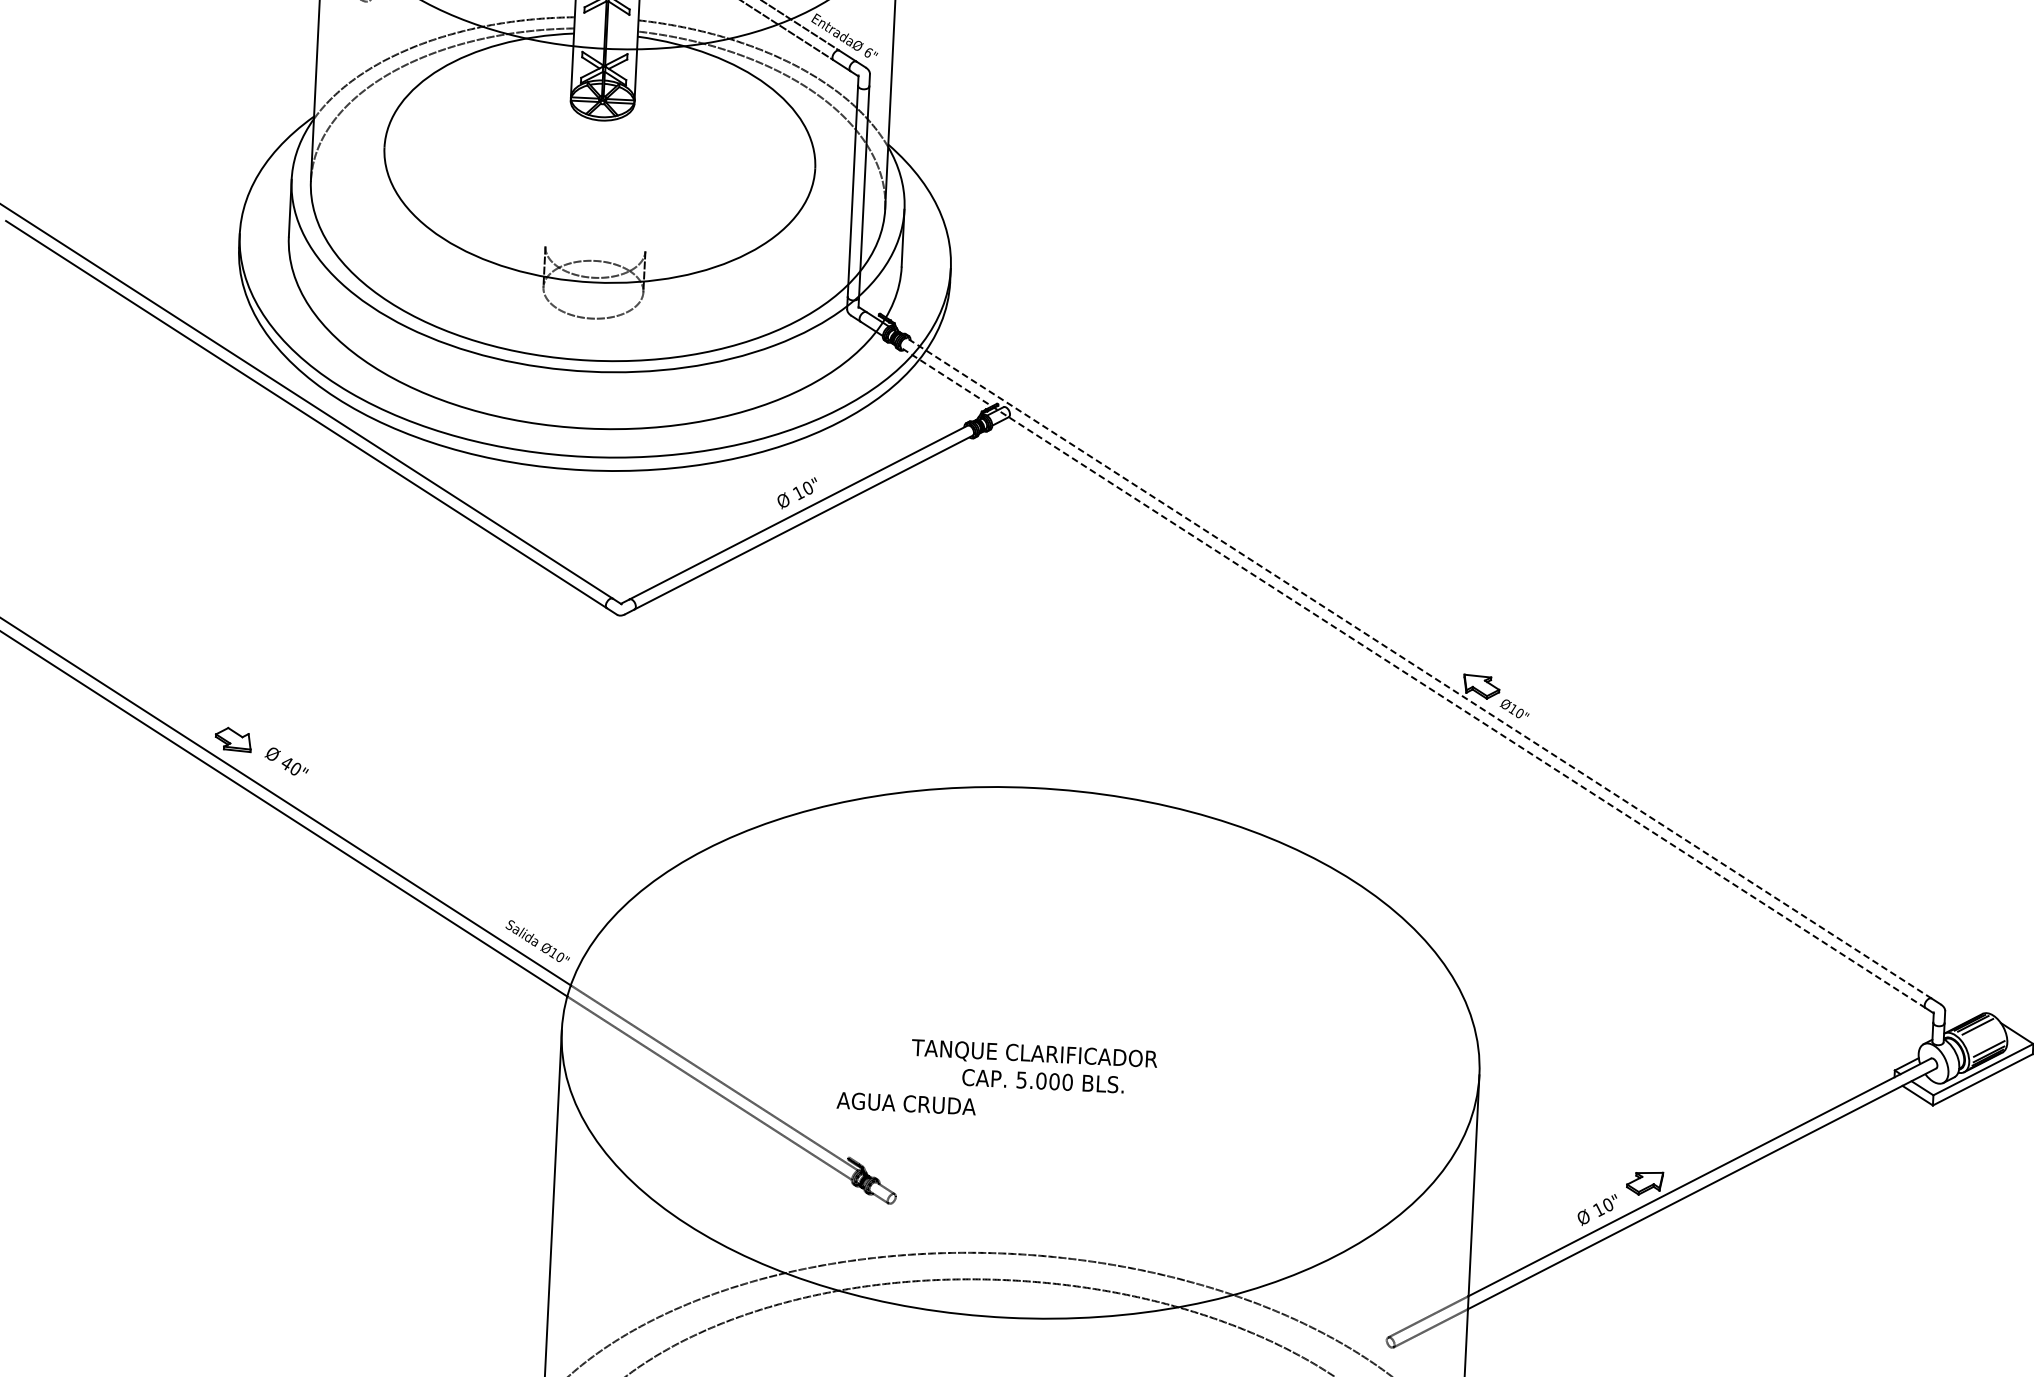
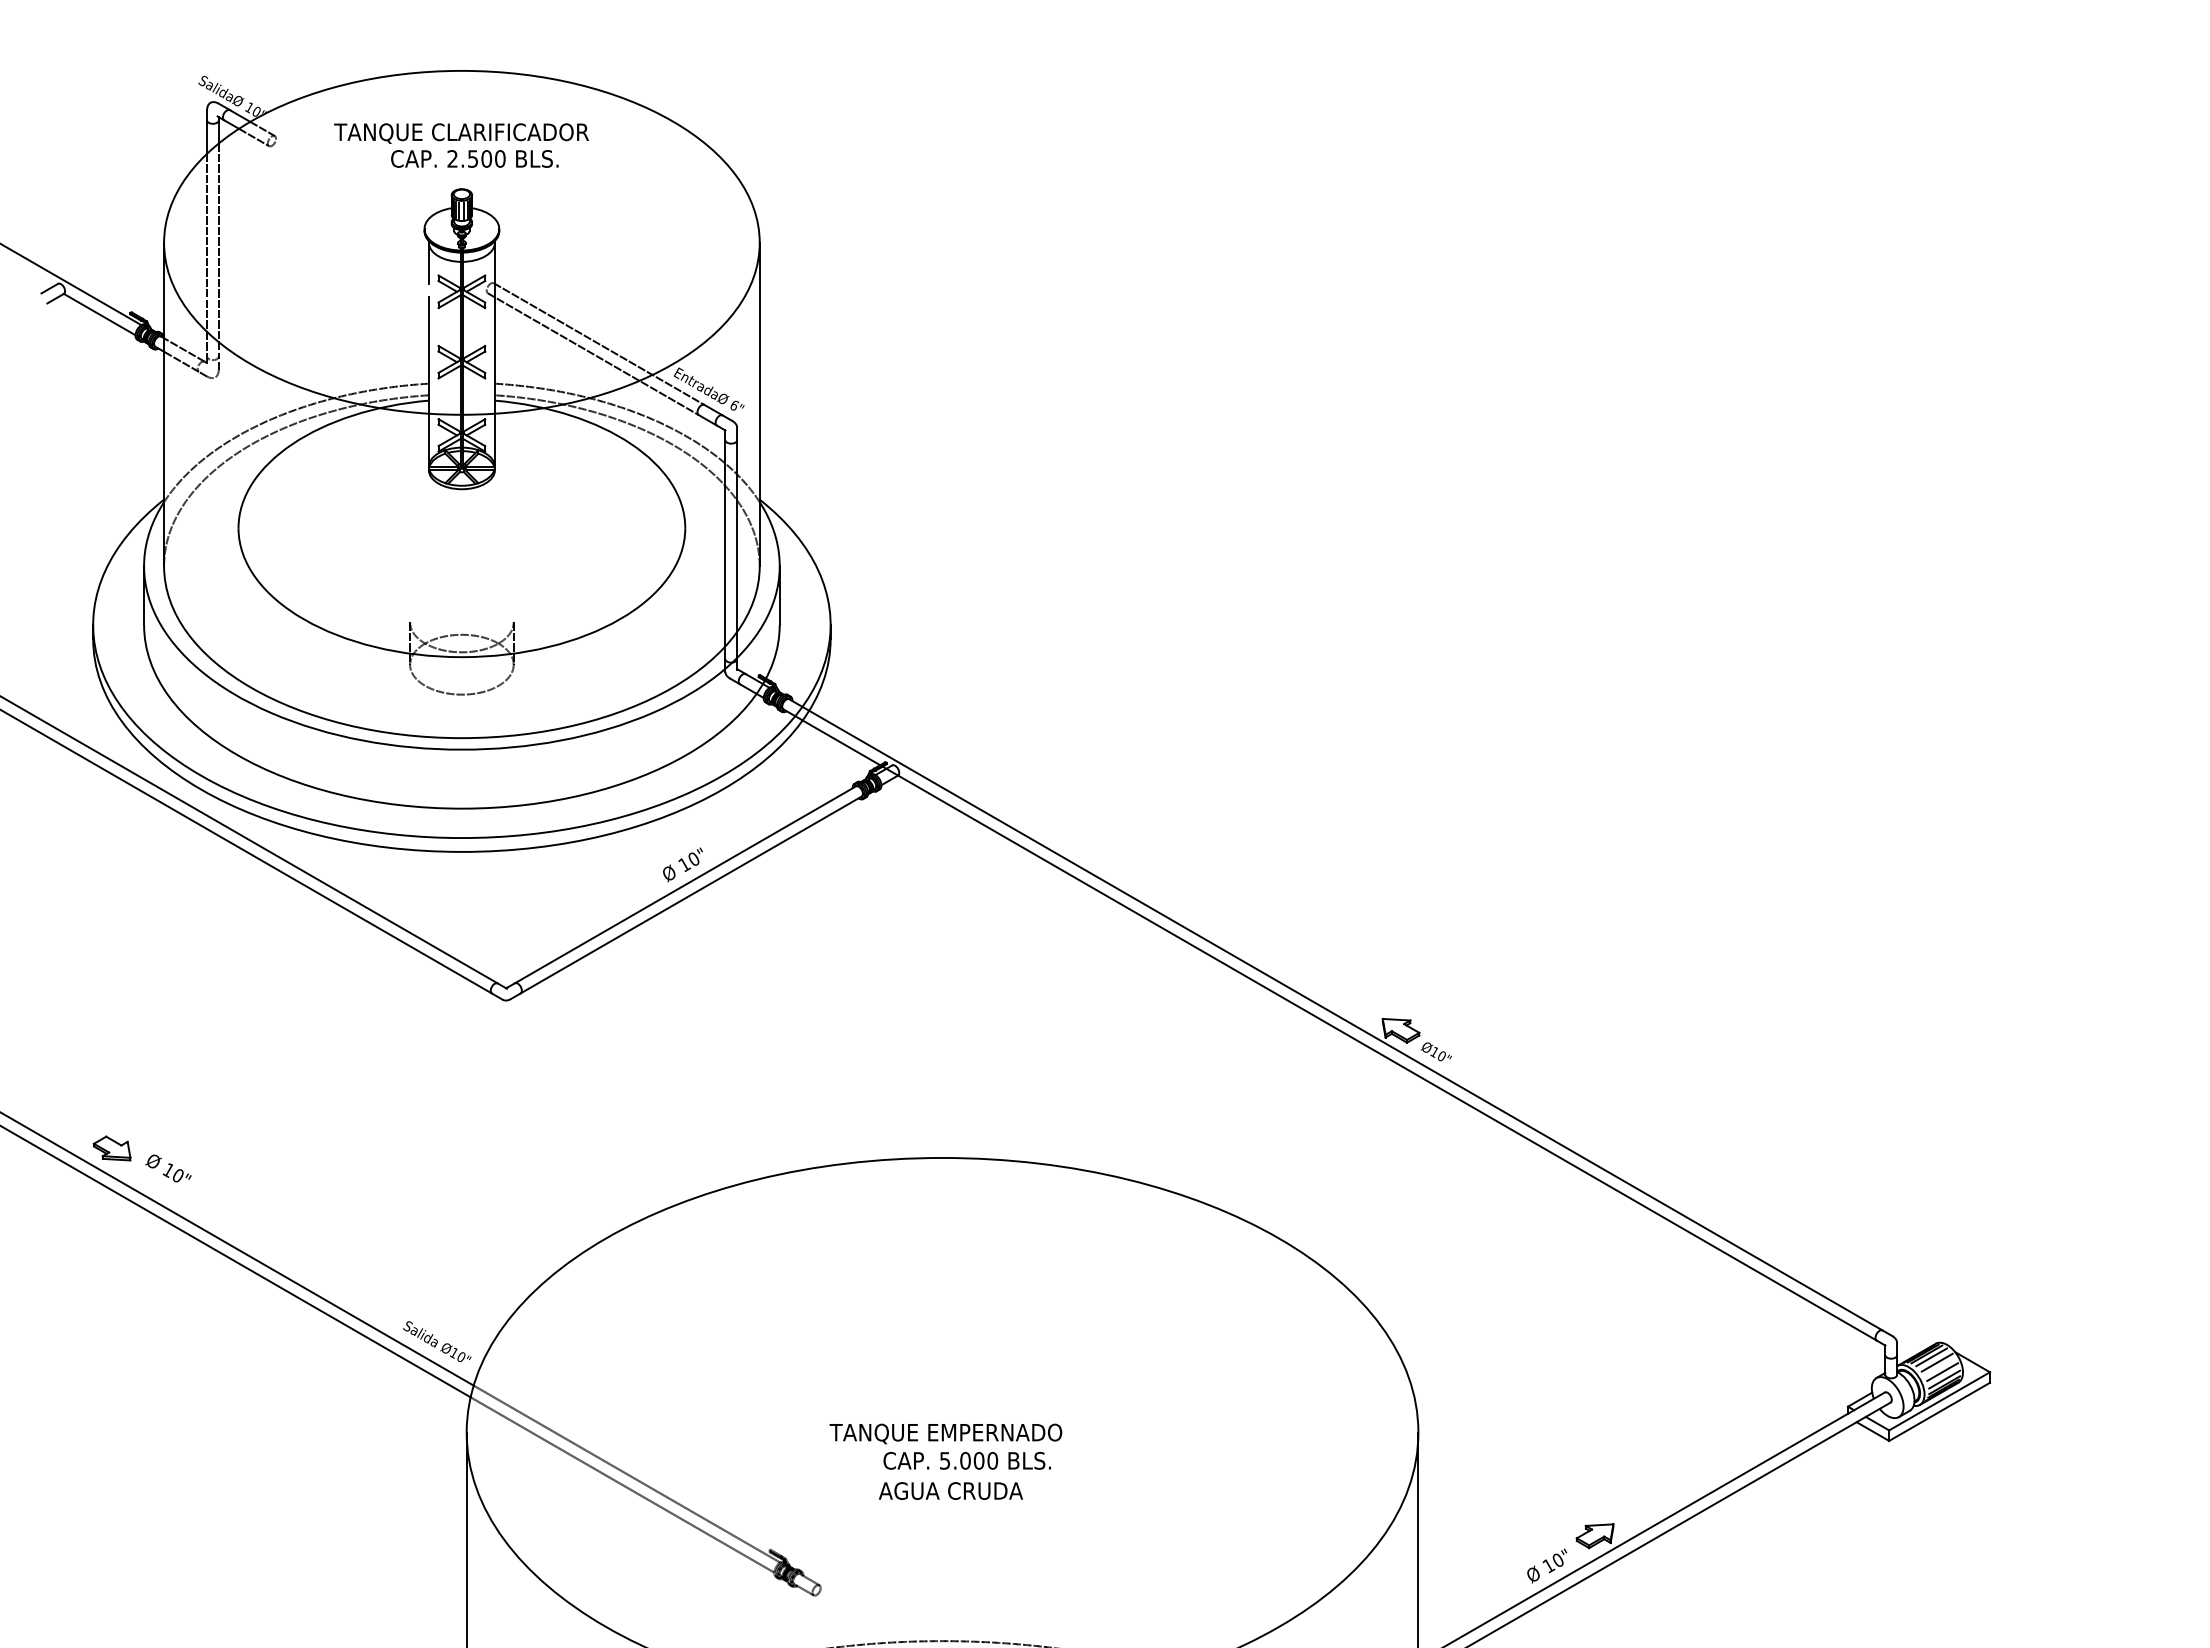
line: (1419, 668) -> (1335, 1014), dashed -> solid
line: (1412, 677) -> (1329, 1024), dashed -> solid
text: (286, 763) -> (168, 1170), 40" -> 10"
line: (1982, 1032) -> (1936, 1362), added
line: (1987, 1041) -> (1942, 1371), added
text: (1081, 1055) -> (1005, 1432), TANQUE CLARIFICADOR -> TANQUE EMPERNADO
text: (906, 1103) -> (950, 1490), moved

